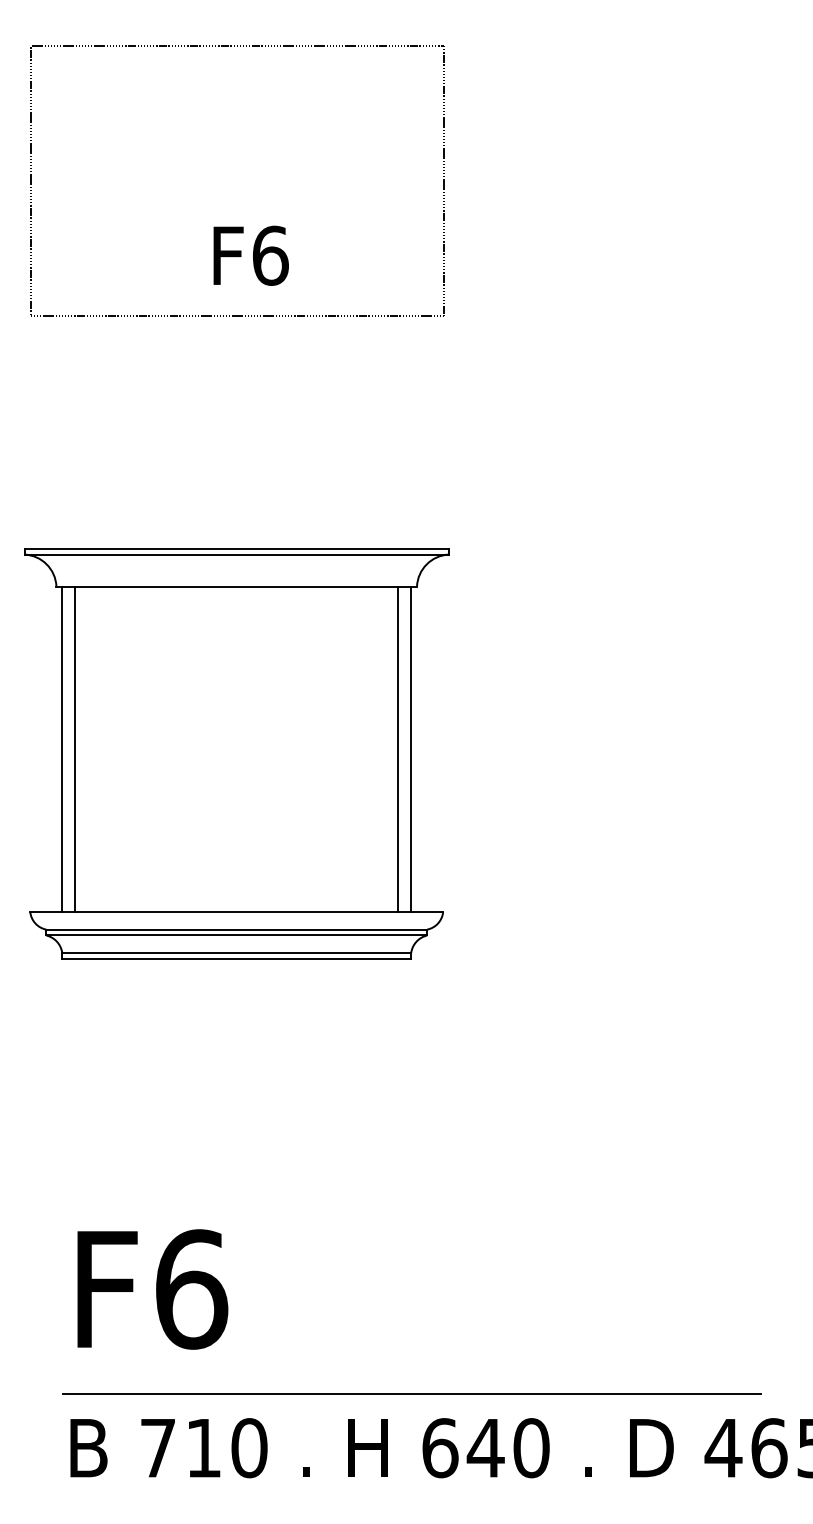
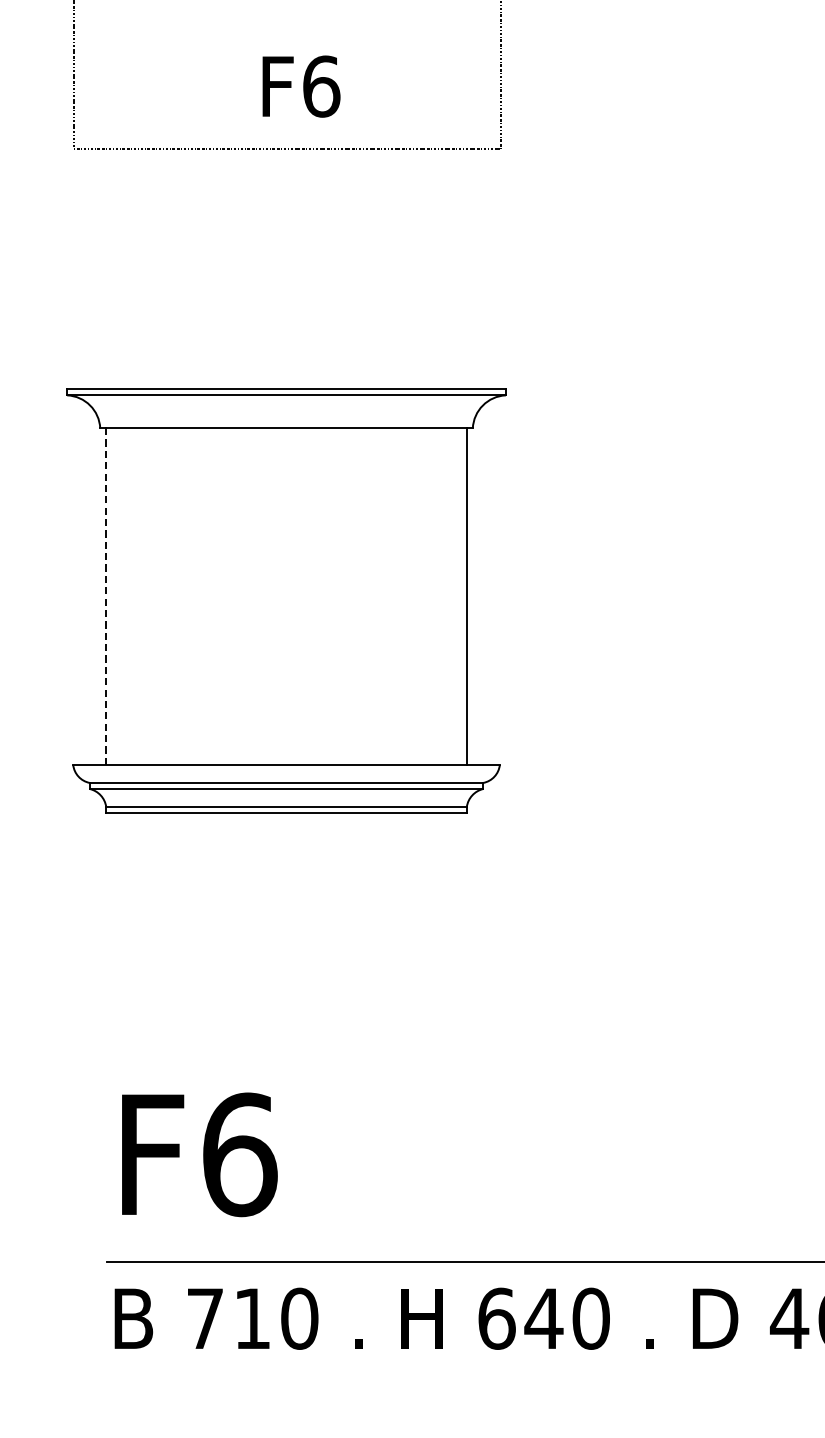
line: (62, 749) -> (106, 596), solid -> dashed
line: (75, 749) -> (119, 596), removed
line: (398, 749) -> (453, 596), removed

